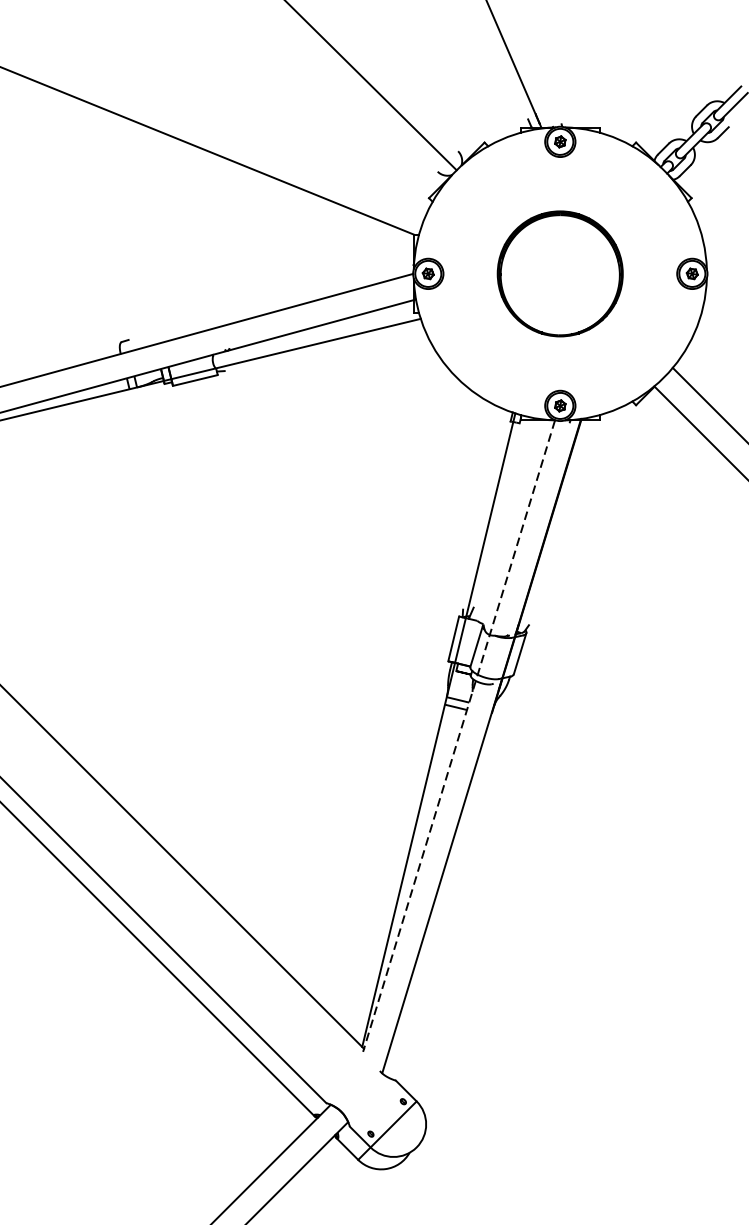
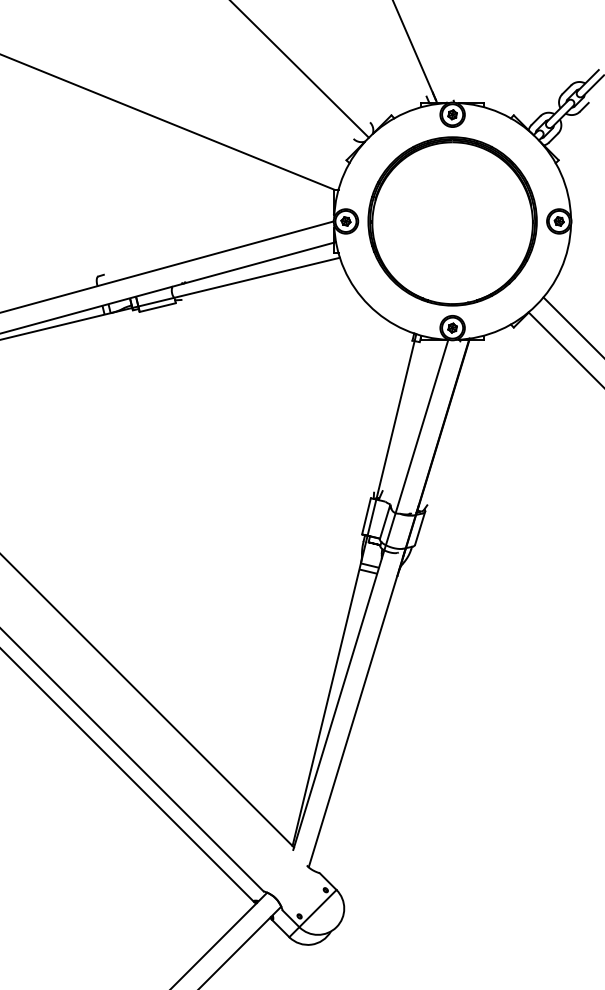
part: (560, 273) -> (452, 221), size x1.67
line: (458, 735) -> (370, 594), dashed -> solid

